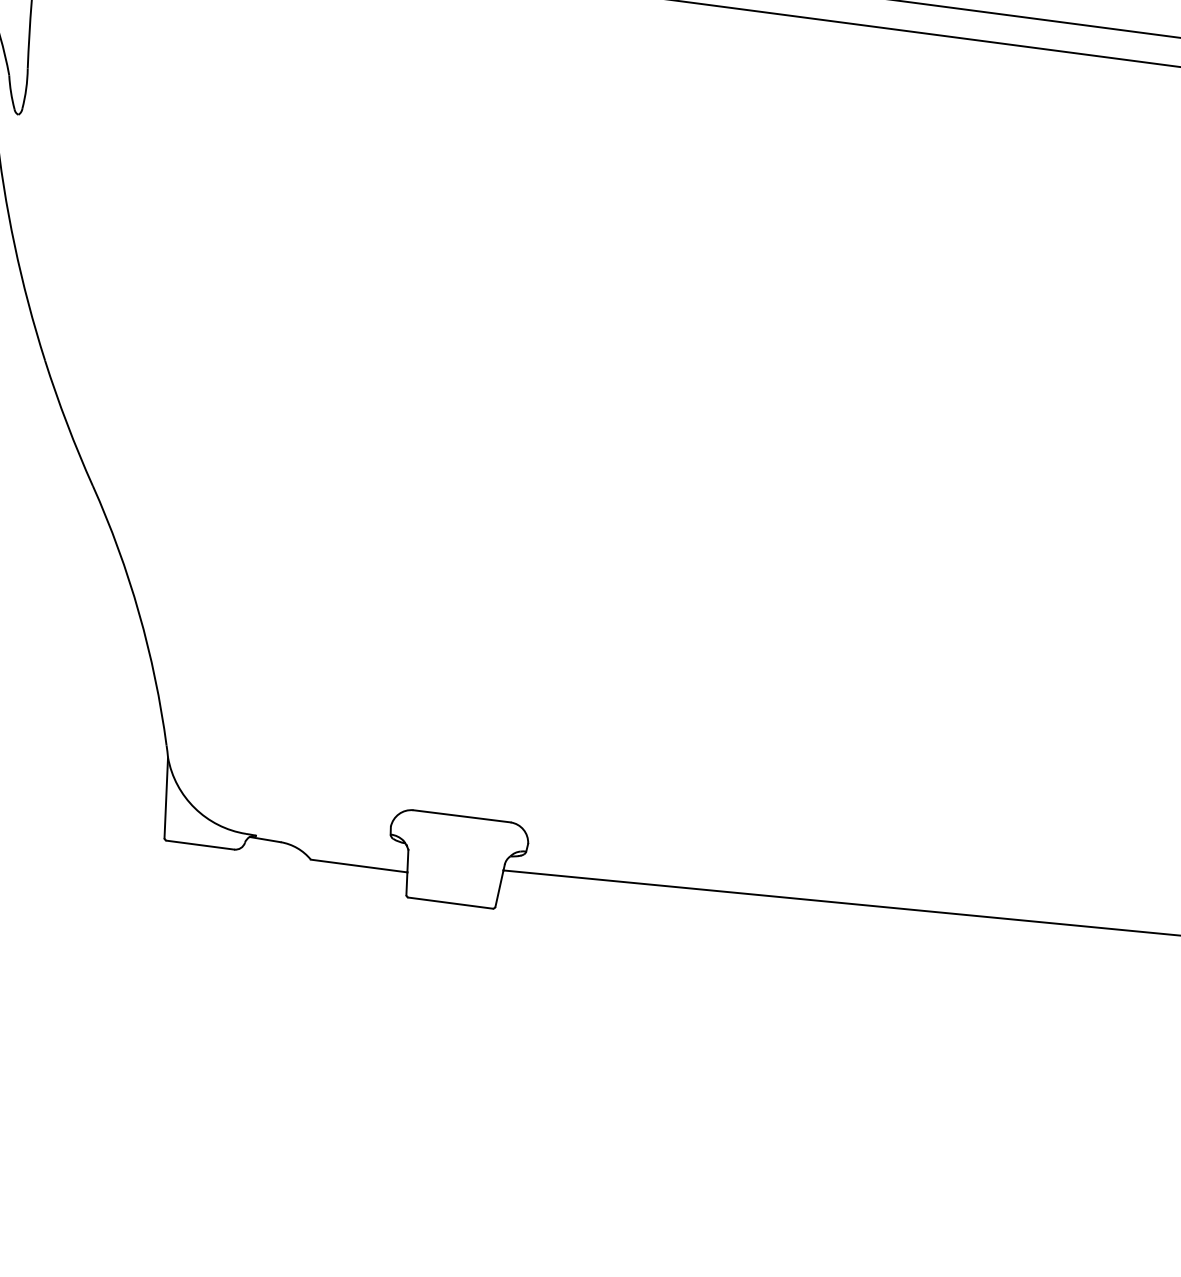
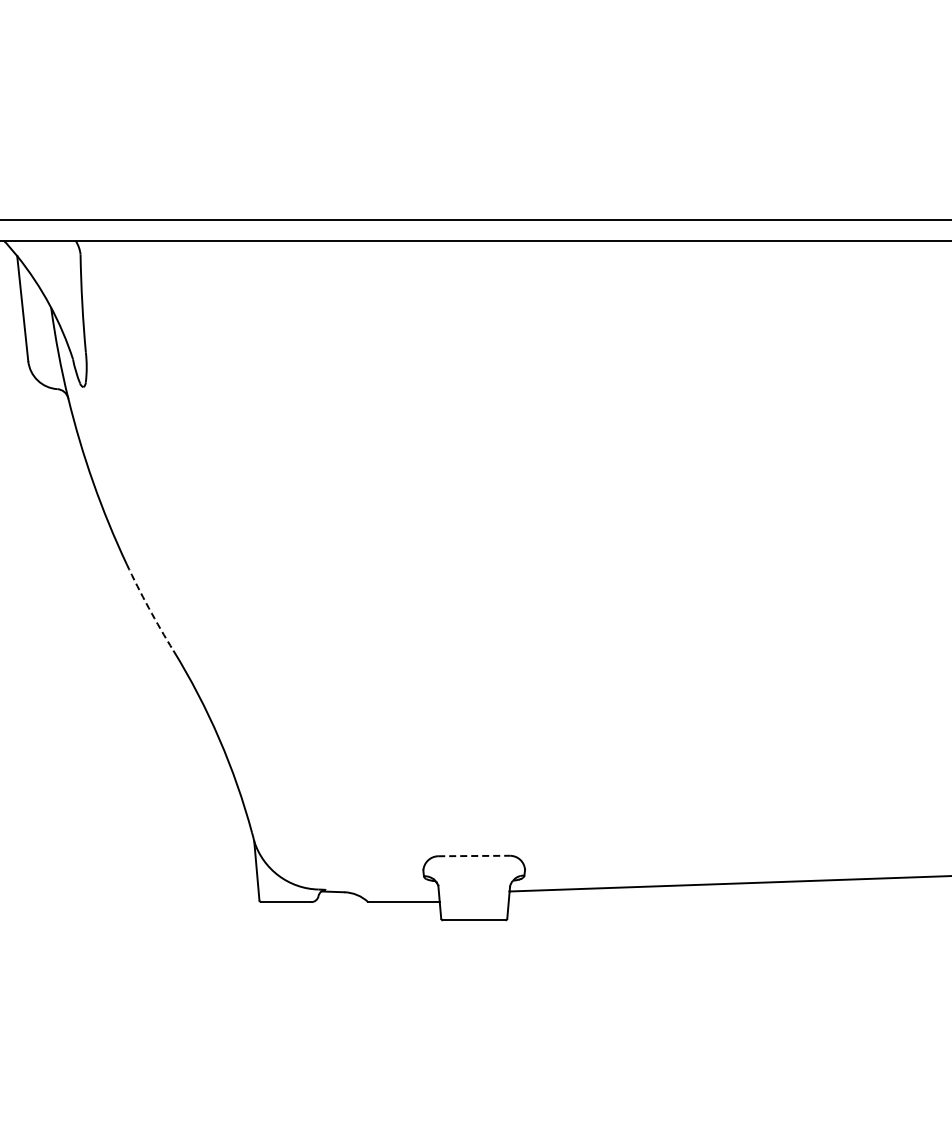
arc: (66, 423) -> (148, 607), solid -> dashed
line: (462, 817) -> (474, 856), solid -> dashed

